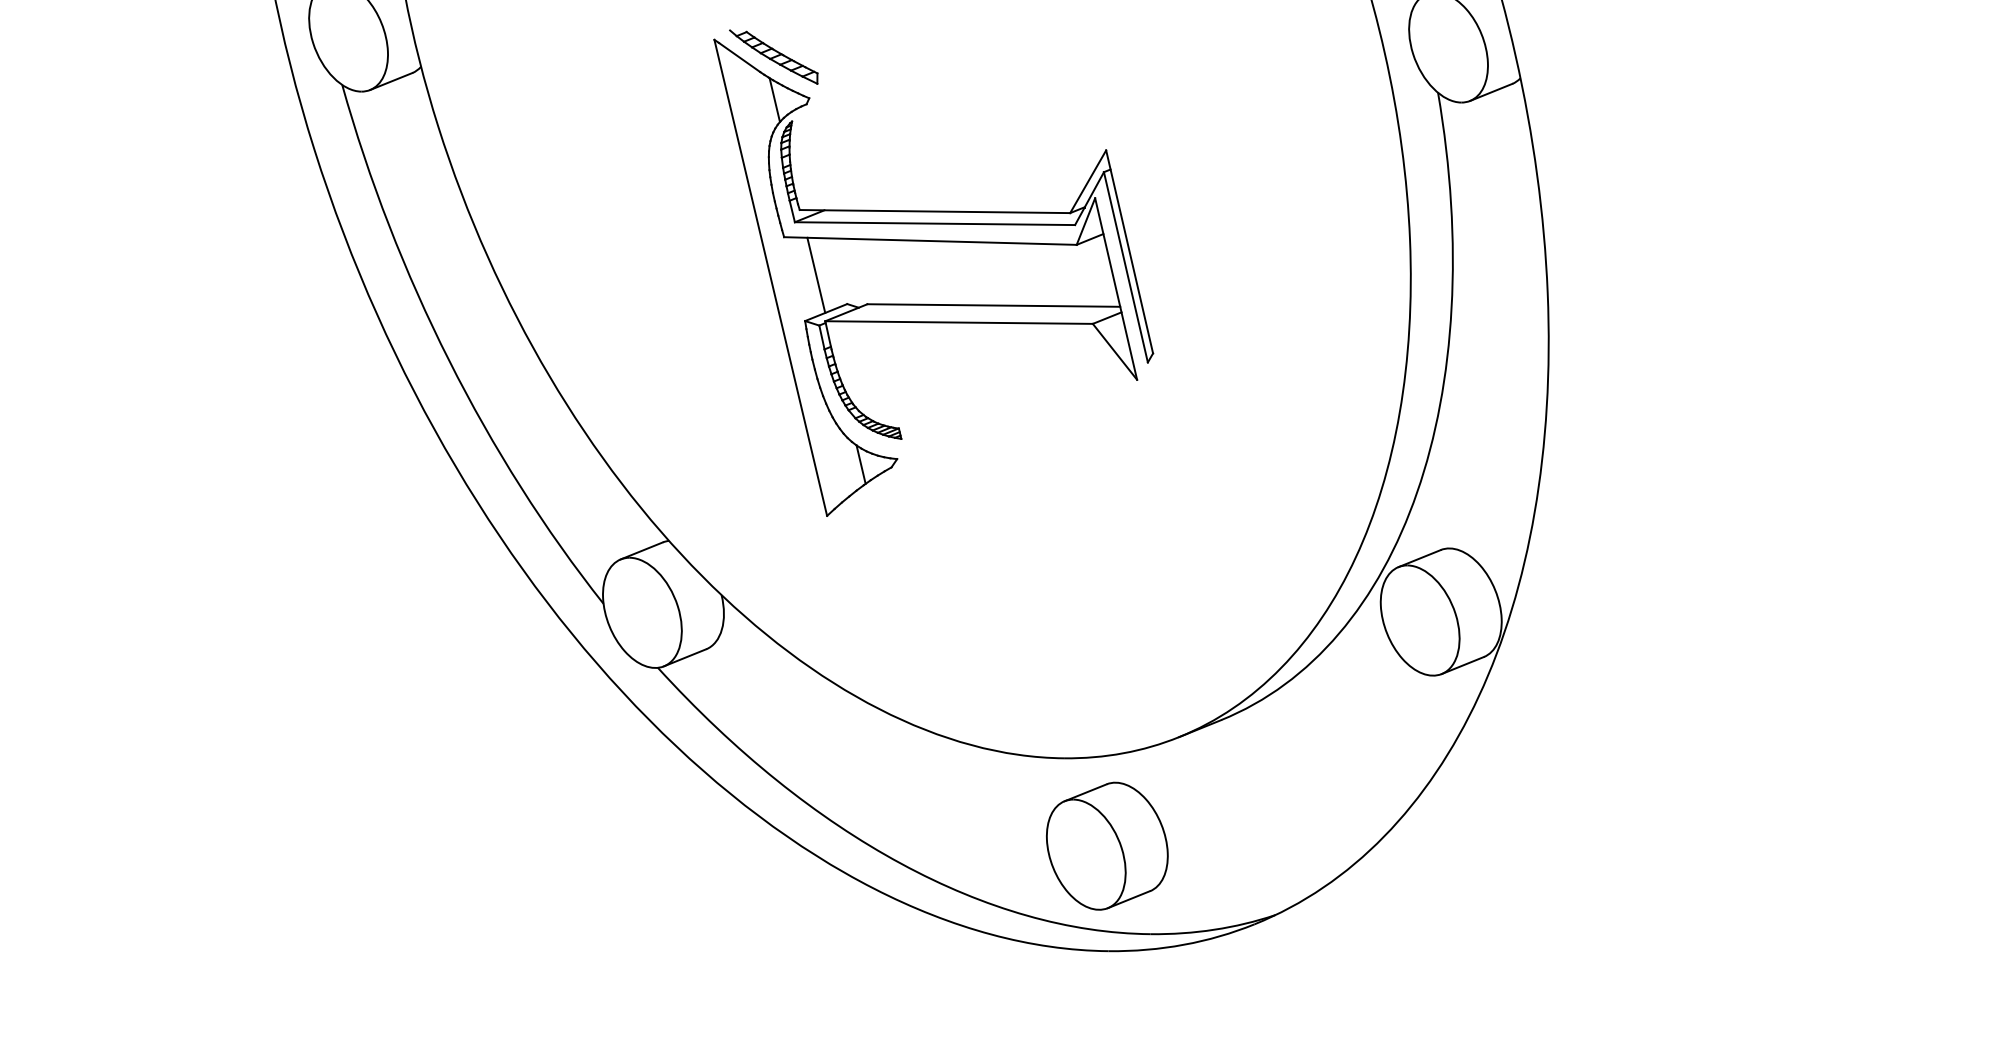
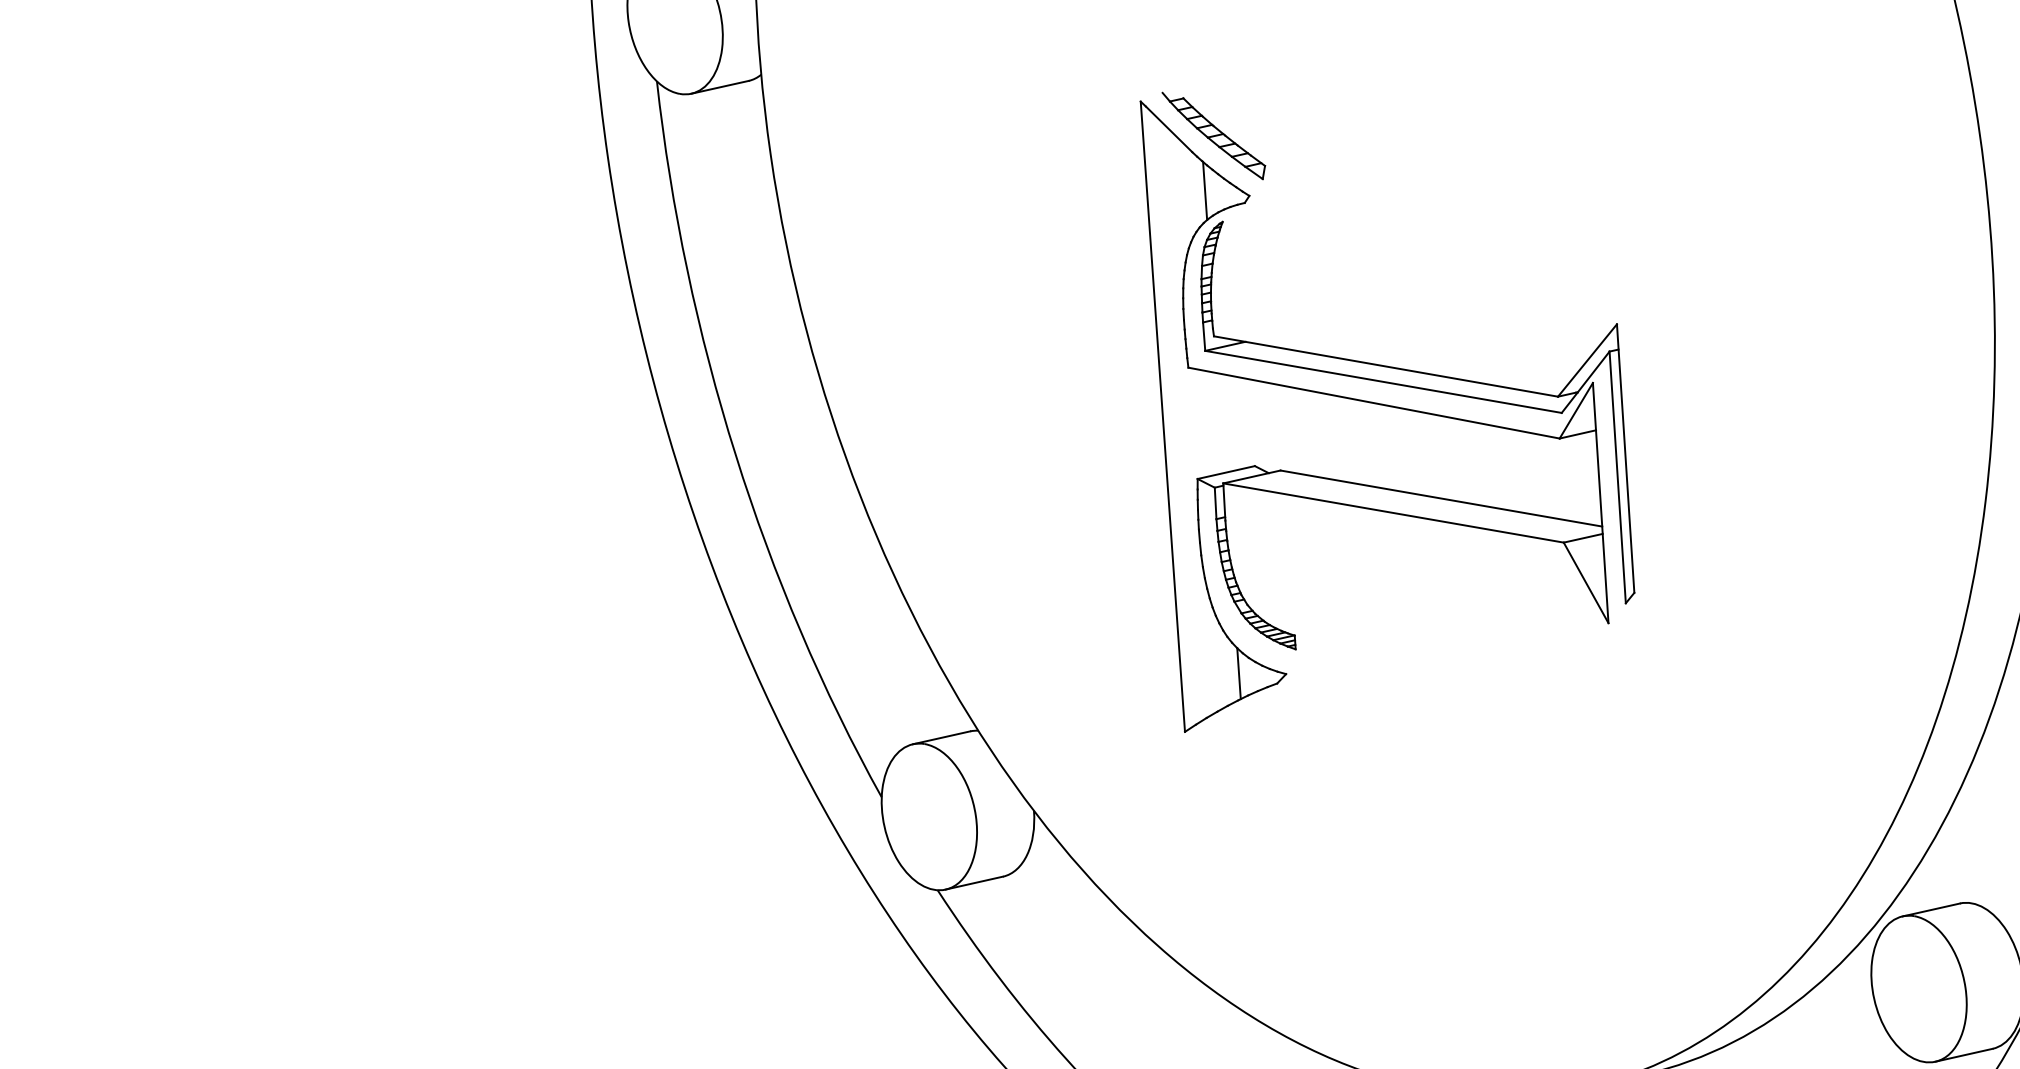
line: (816, 274) -> (1221, 421), removed

